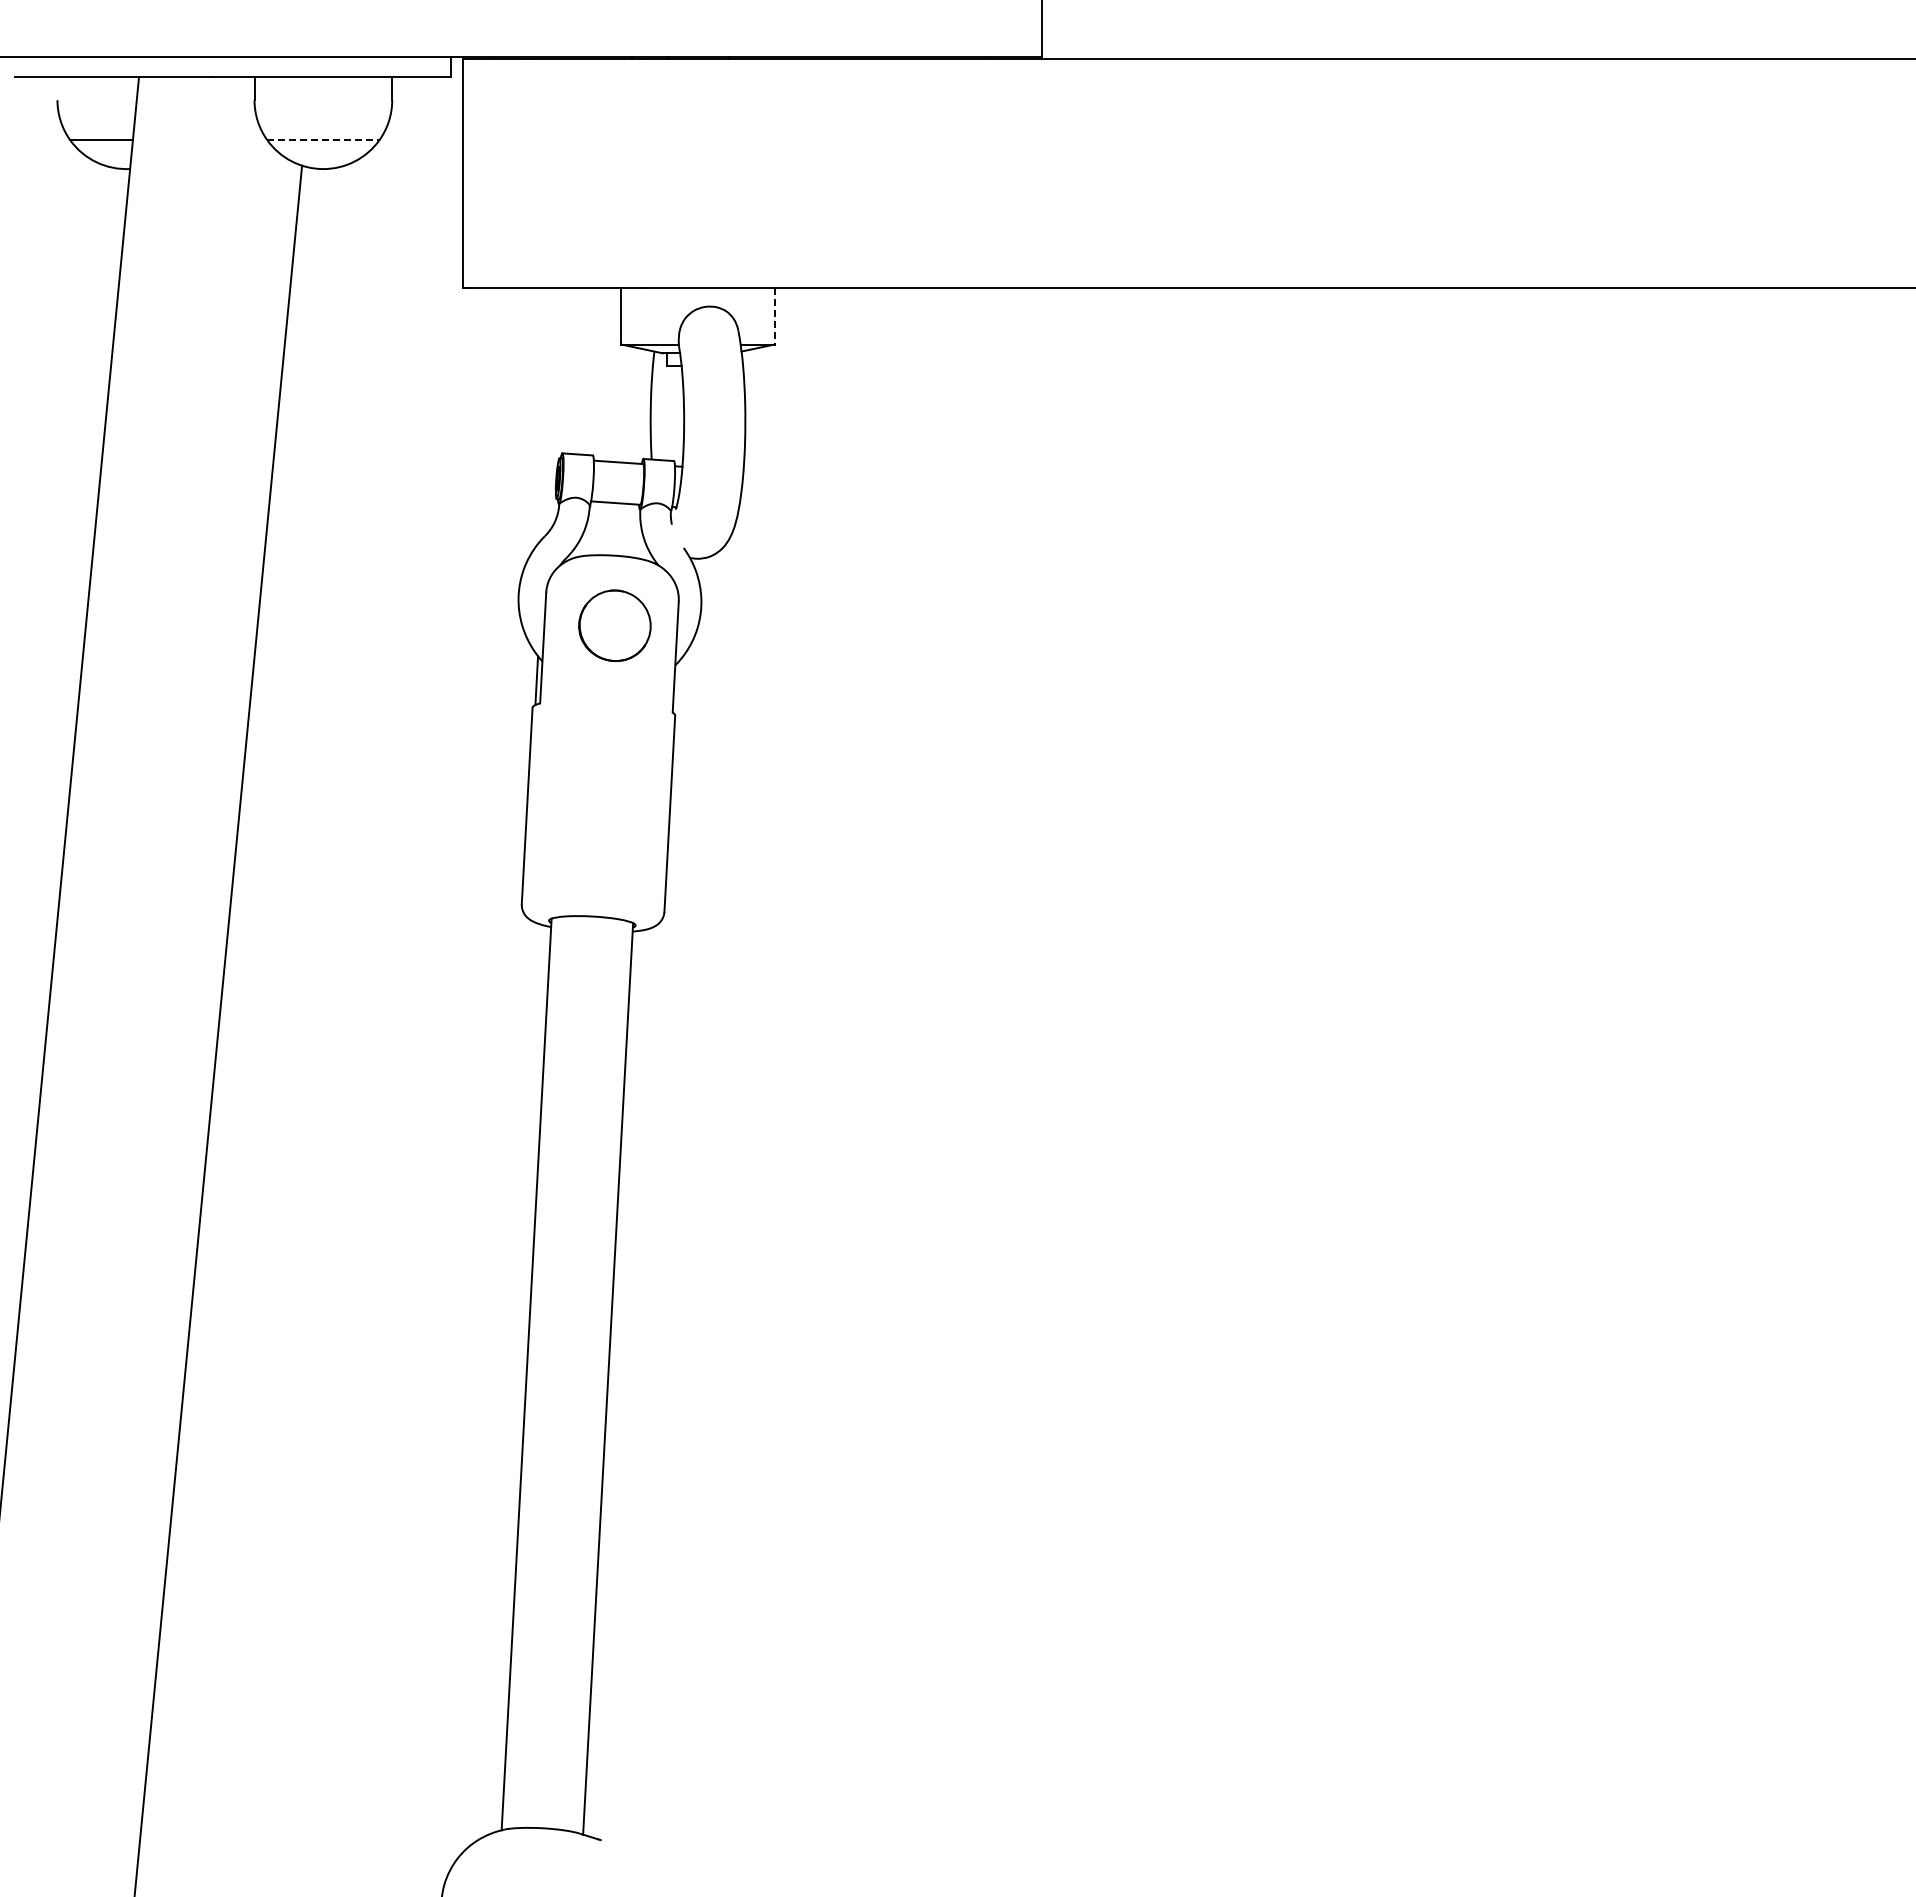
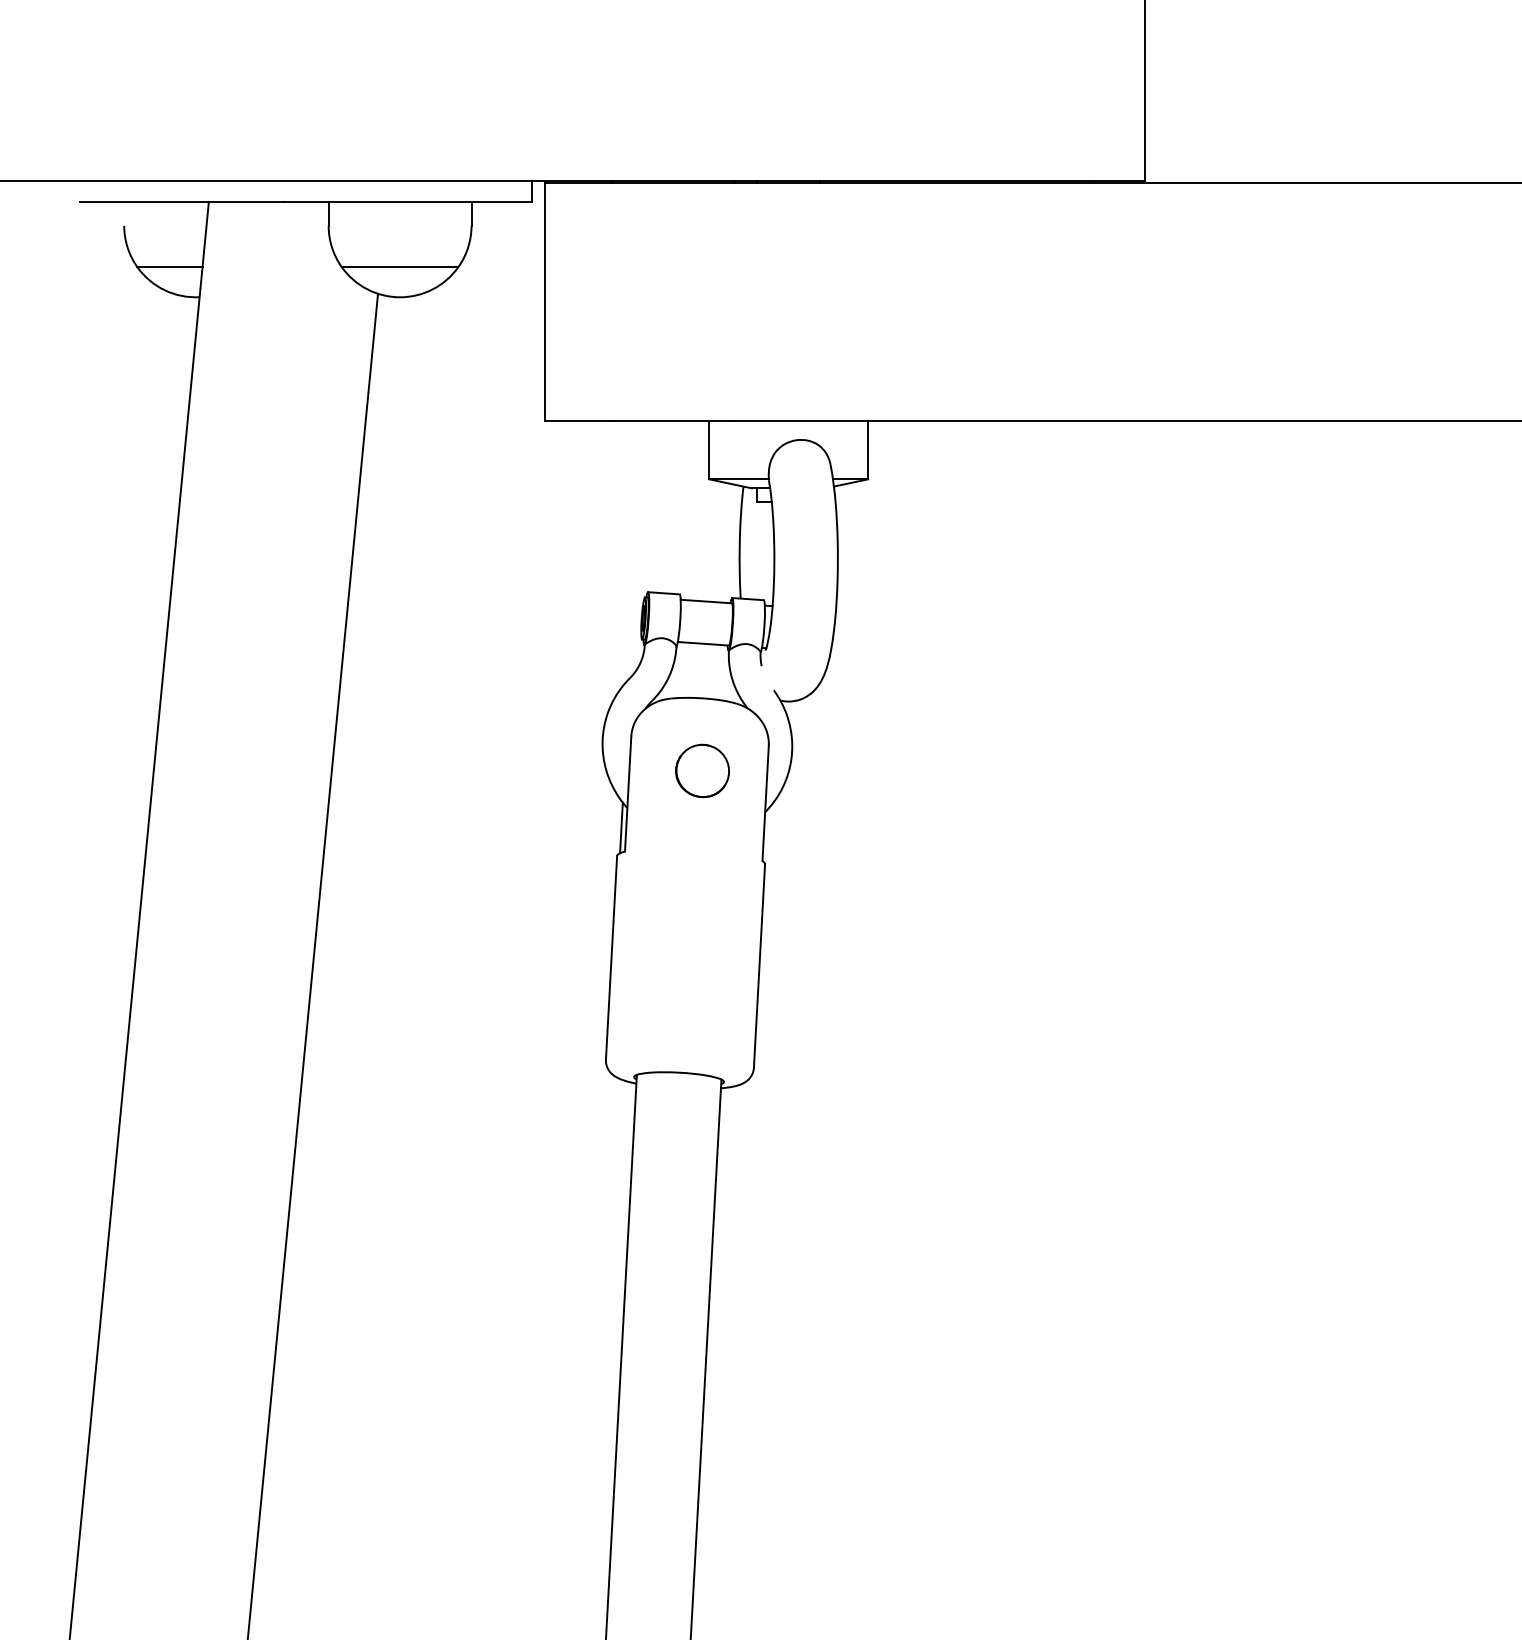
line: (323, 140) -> (400, 267), dashed -> solid
line: (774, 317) -> (868, 451), dashed -> solid
part: (614, 625) -> (702, 770), size x0.71

